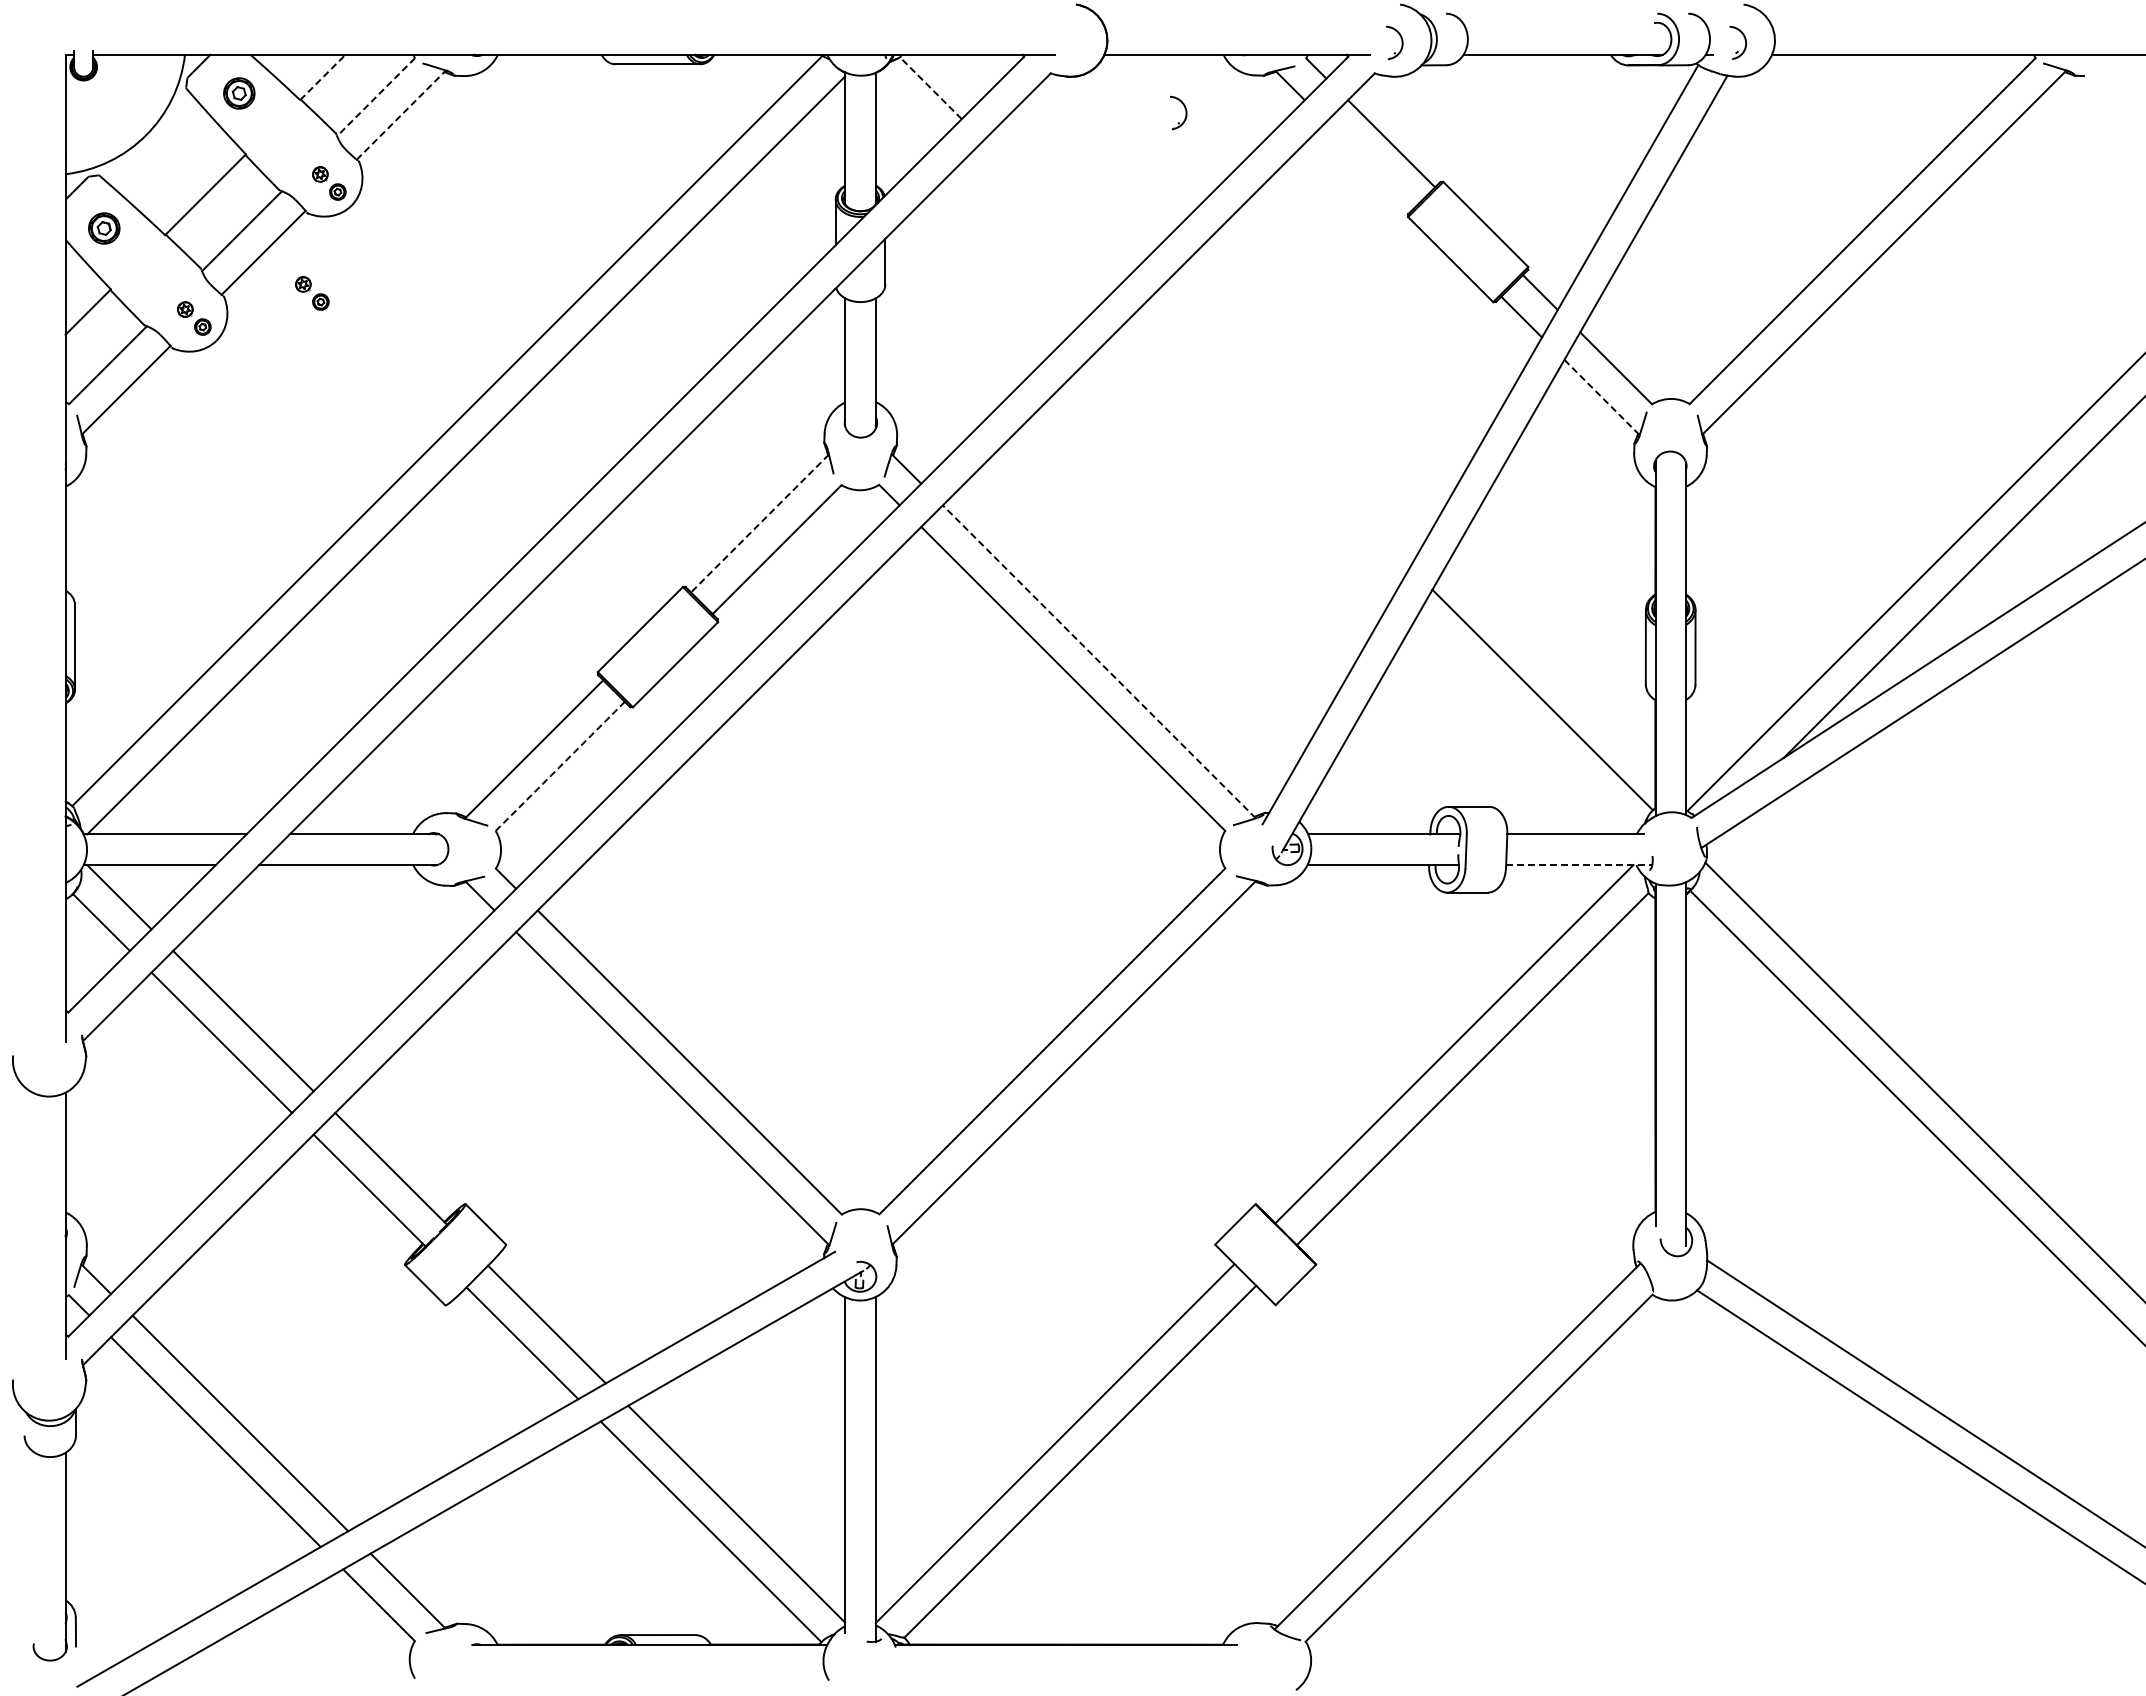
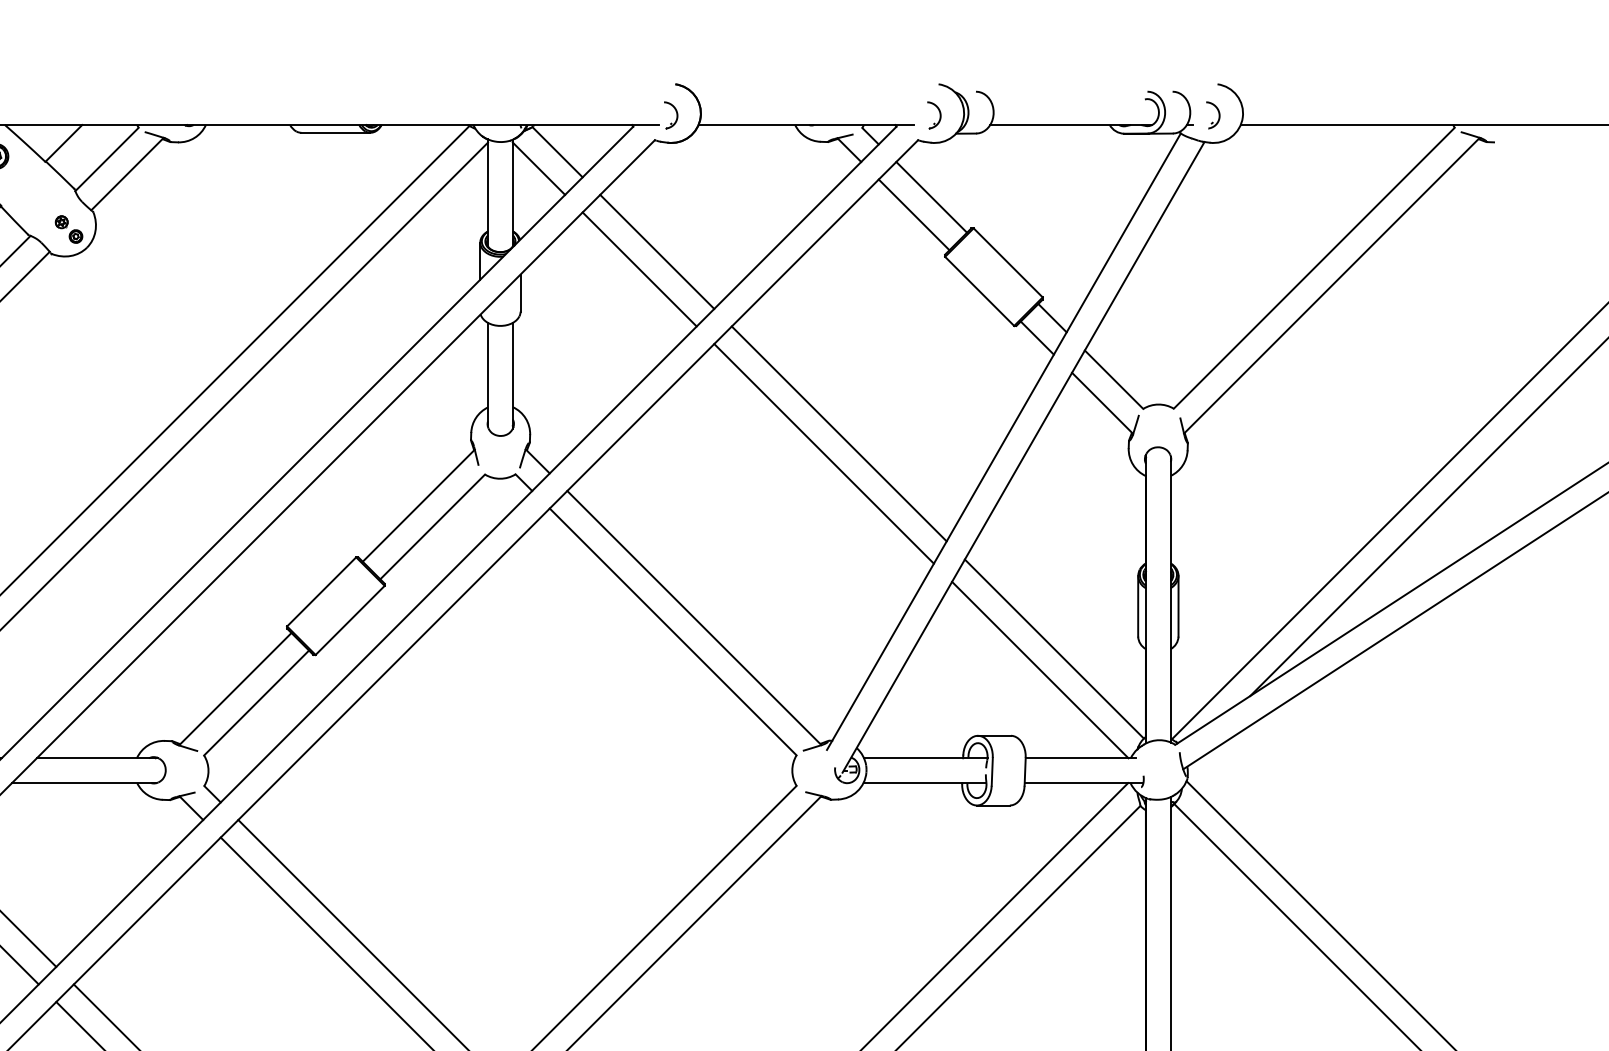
line: (323, 77) -> (64, 143), dashed -> solid
line: (930, 88) -> (557, 152), dashed -> solid
line: (375, 97) -> (106, 159), dashed -> solid
line: (907, 108) -> (538, 168), added
part: (1185, 112) -> (676, 115), moved
line: (401, 114) -> (127, 173), dashed -> solid
line: (1369, 164) -> (913, 214), added
line: (1053, 210) -> (657, 251), added
line: (1031, 232) -> (639, 269), added
part: (312, 293) -> (55, 318), removed
line: (1602, 397) -> (1102, 403), dashed -> solid
line: (1277, 434) -> (839, 433), added
line: (1258, 459) -> (823, 453), added
line: (760, 523) -> (419, 505), dashed -> solid
line: (1099, 661) -> (694, 617), dashed -> solid
line: (1524, 725) -> (1039, 669), added
line: (560, 766) -> (256, 703), dashed -> solid
line: (1579, 865) -> (1084, 783), dashed -> solid

